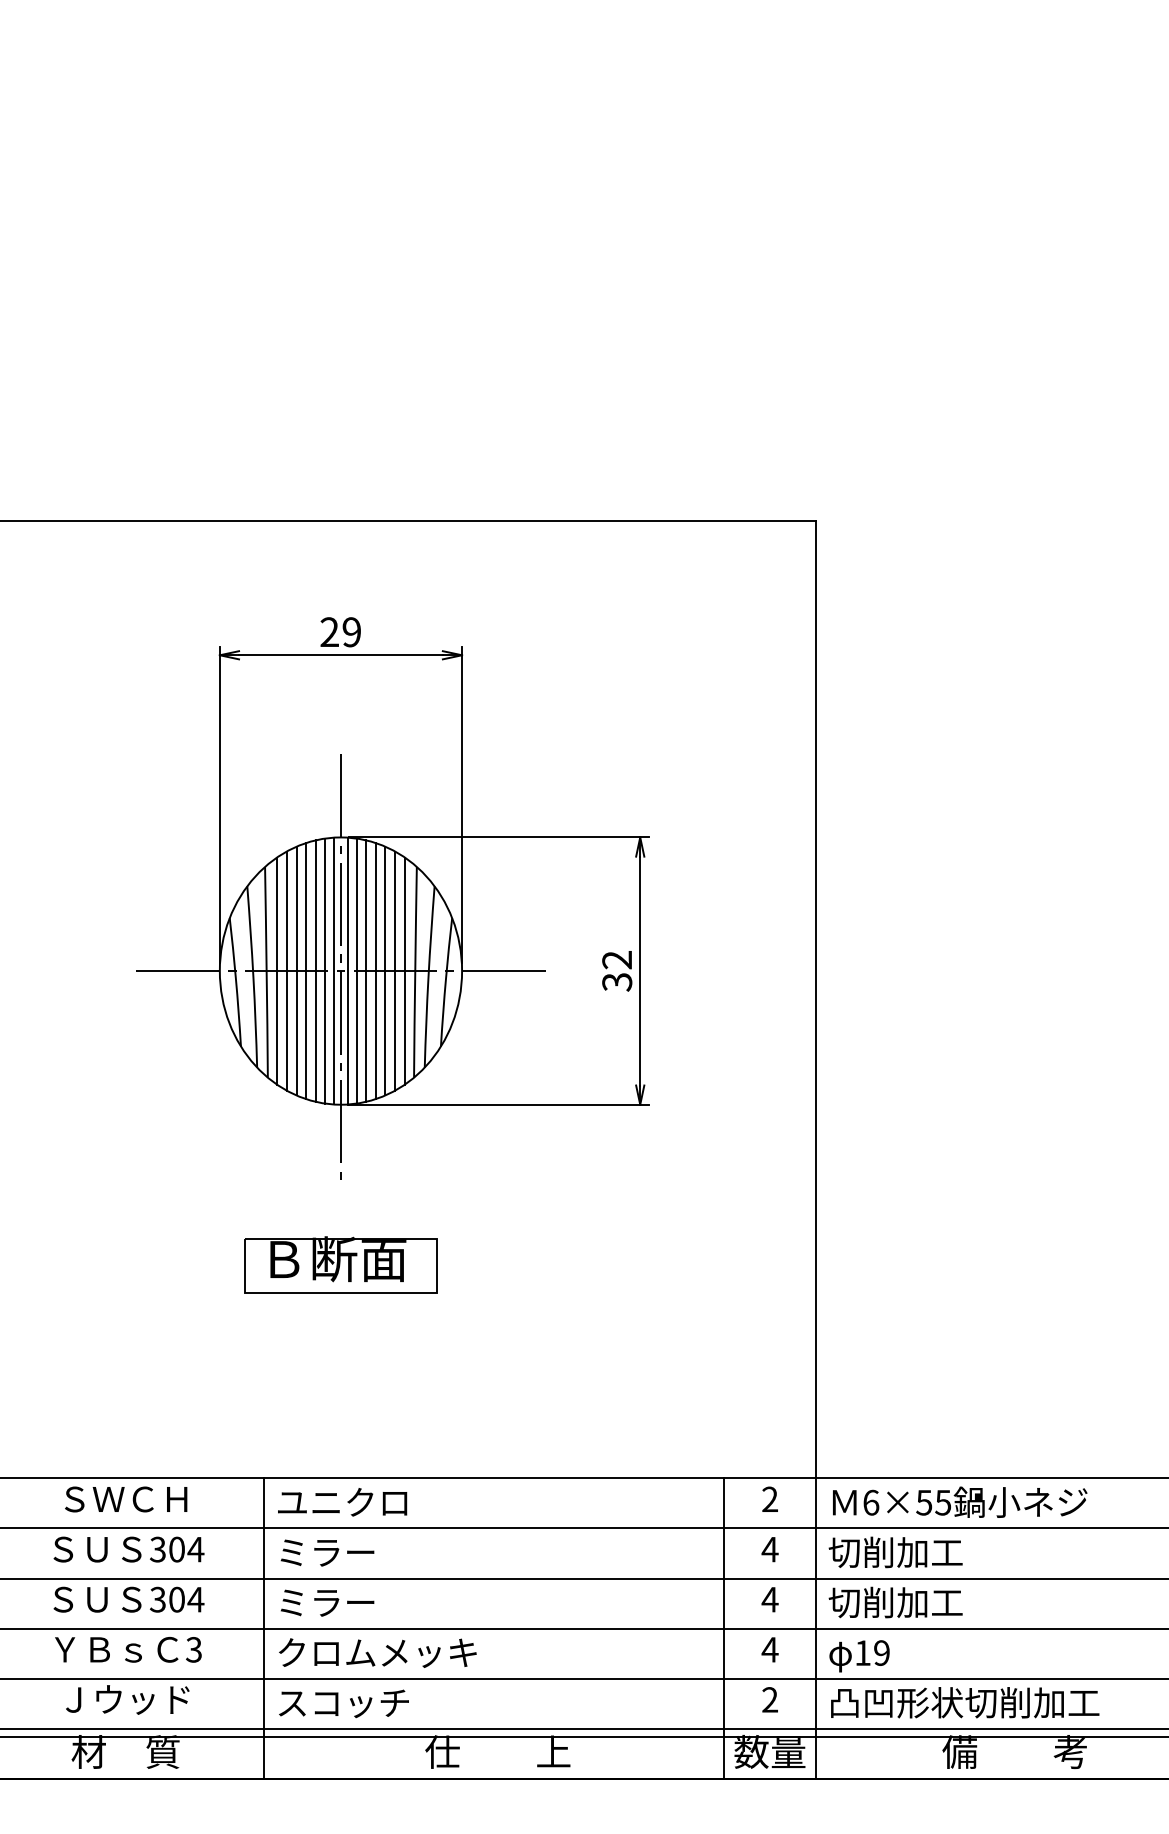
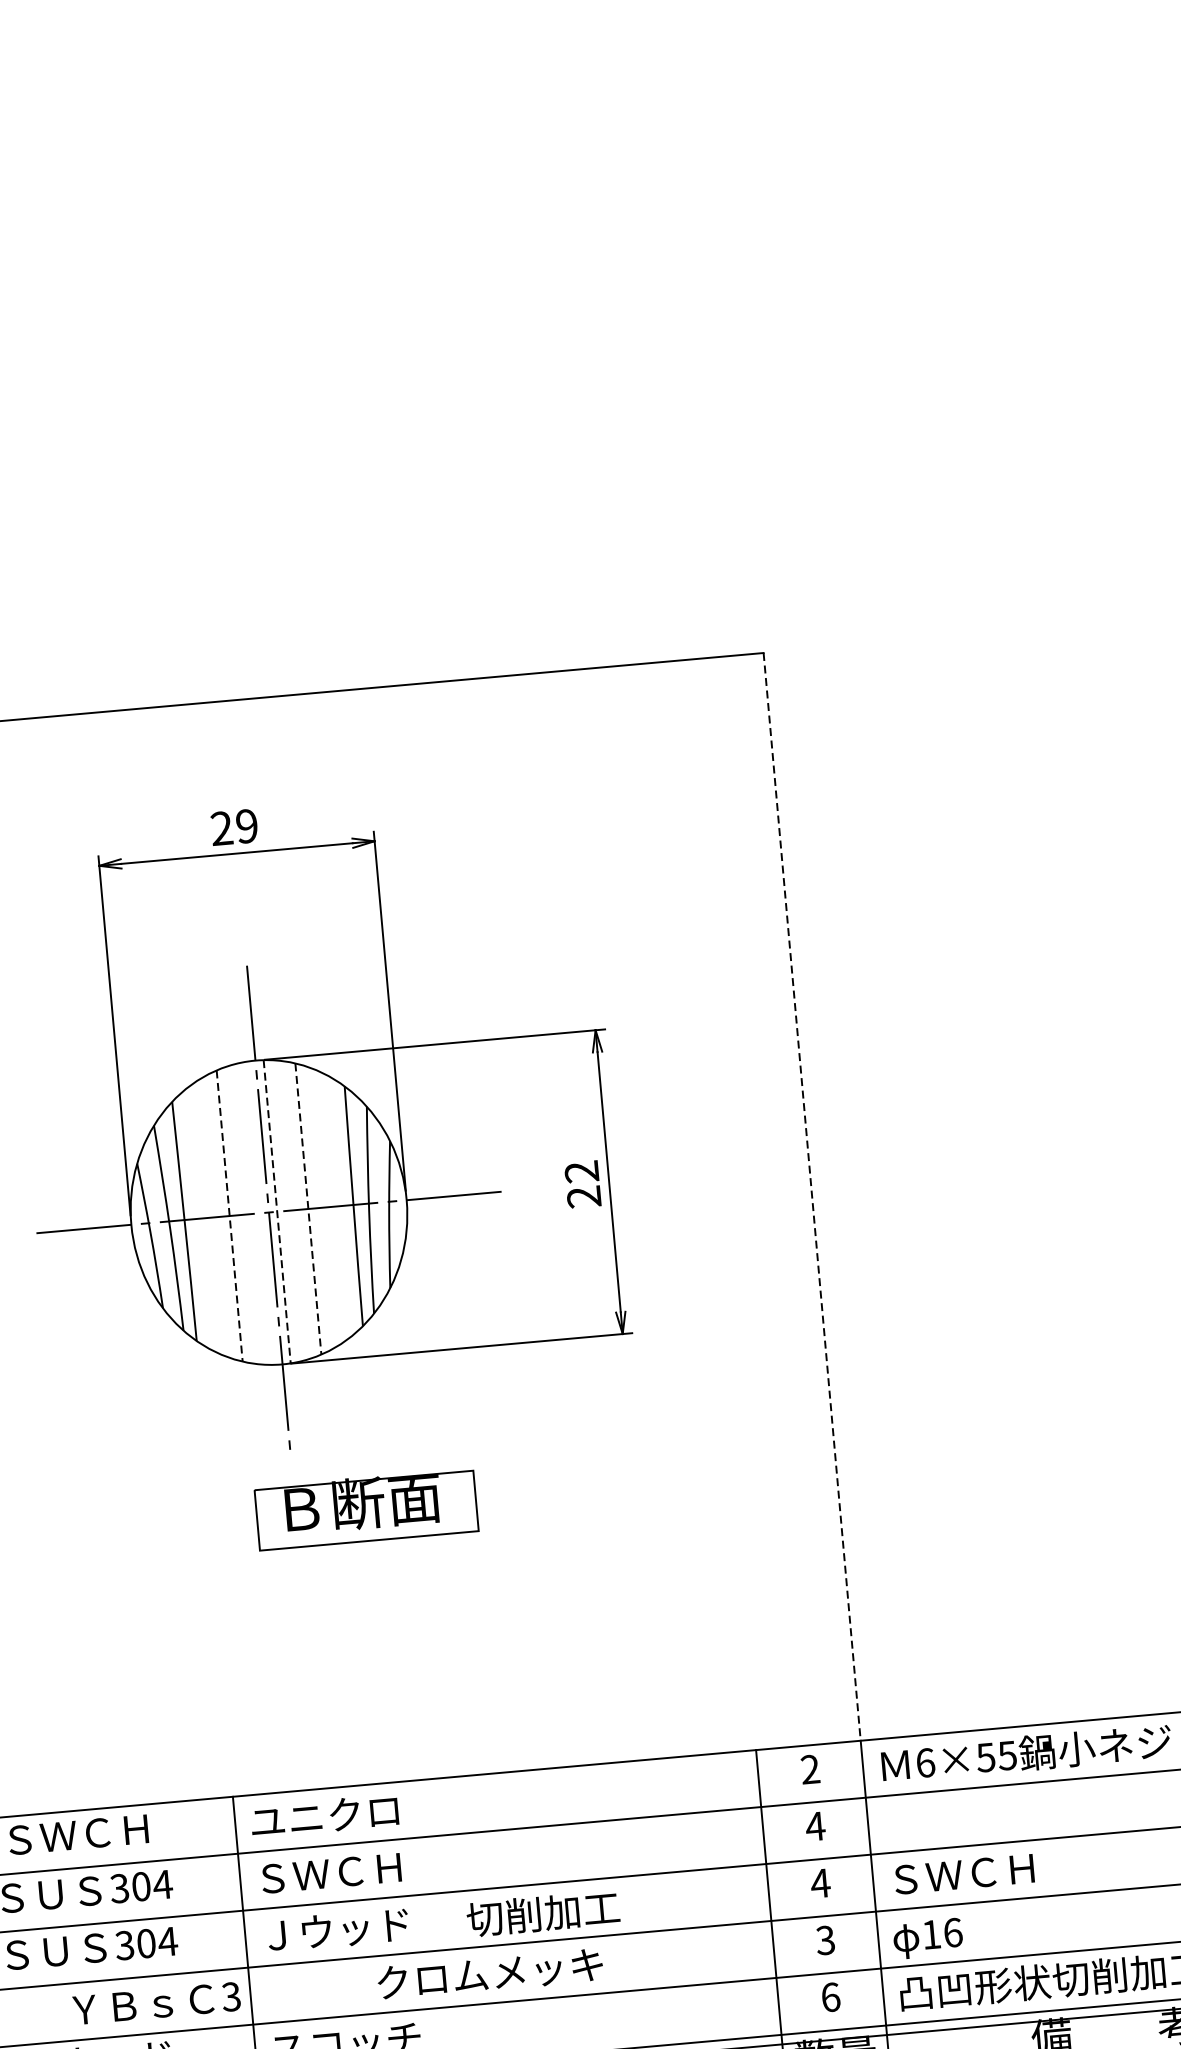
line: (276, 970) -> (195, 1218), removed
line: (286, 970) -> (207, 1217), removed
line: (296, 970) -> (218, 1216), removed
line: (316, 970) -> (241, 1214), removed
line: (324, 970) -> (250, 1213), removed
line: (333, 970) -> (260, 1212), removed
line: (356, 970) -> (286, 1210), removed
line: (365, 970) -> (296, 1209), removed
line: (385, 970) -> (319, 1207), removed
line: (395, 970) -> (330, 1206), removed
line: (404, 970) -> (341, 1205), removed
line: (306, 971) -> (229, 1216), solid -> dashed
line: (348, 971) -> (277, 1212), solid -> dashed
line: (375, 971) -> (308, 1209), solid -> dashed
text: (617, 982) -> (584, 1197), 32 -> 22
line: (816, 999) -> (812, 1196), solid -> dashed
part: (340, 1264) -> (365, 1509), moved
text: (342, 1552) -> (329, 1873), ミラー -> ＳＷＣＨ
text: (895, 1552) -> (543, 1913), moved
text: (343, 1602) -> (335, 1929), ミラー -> Ｊウッド
text: (895, 1602) -> (963, 1873), 切削加工 -> ＳＷＣＨ
text: (128, 1649) -> (156, 2003), moved
text: (769, 1649) -> (824, 1940), 4 -> 3
text: (377, 1652) -> (489, 1973), moved
text: (881, 1652) -> (952, 1932), 19 -> 16
text: (770, 1699) -> (831, 1996), 2 -> 6

